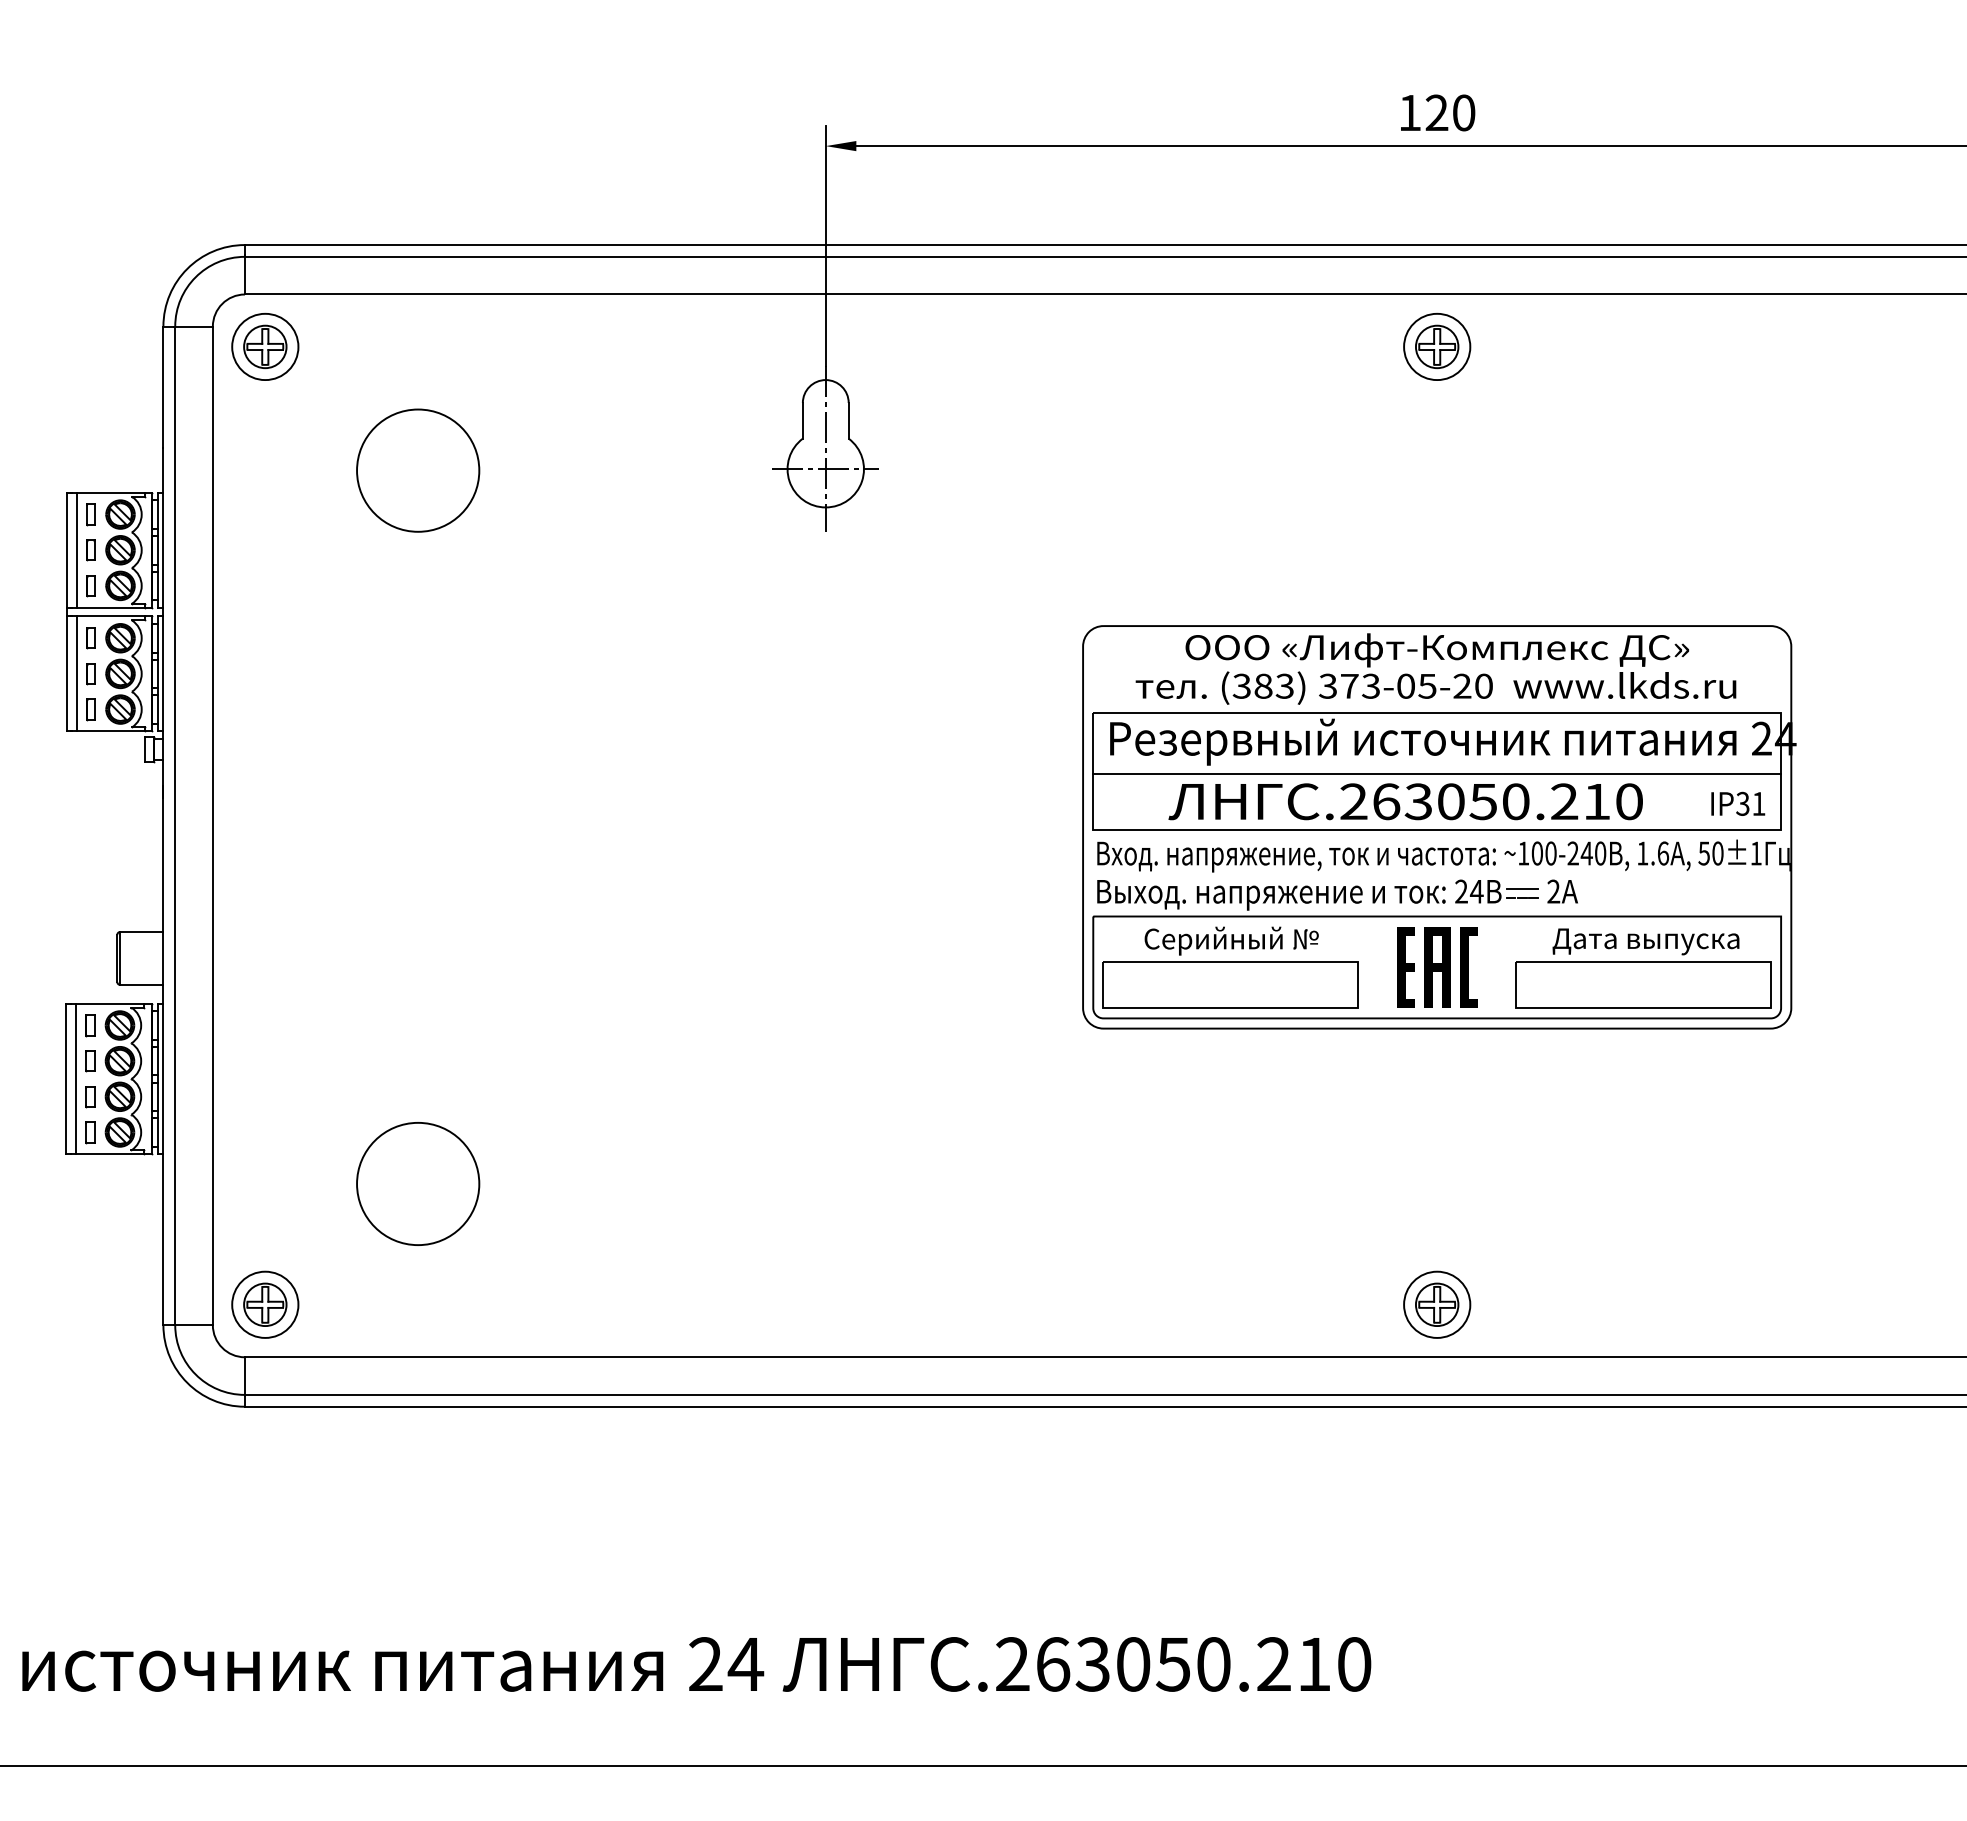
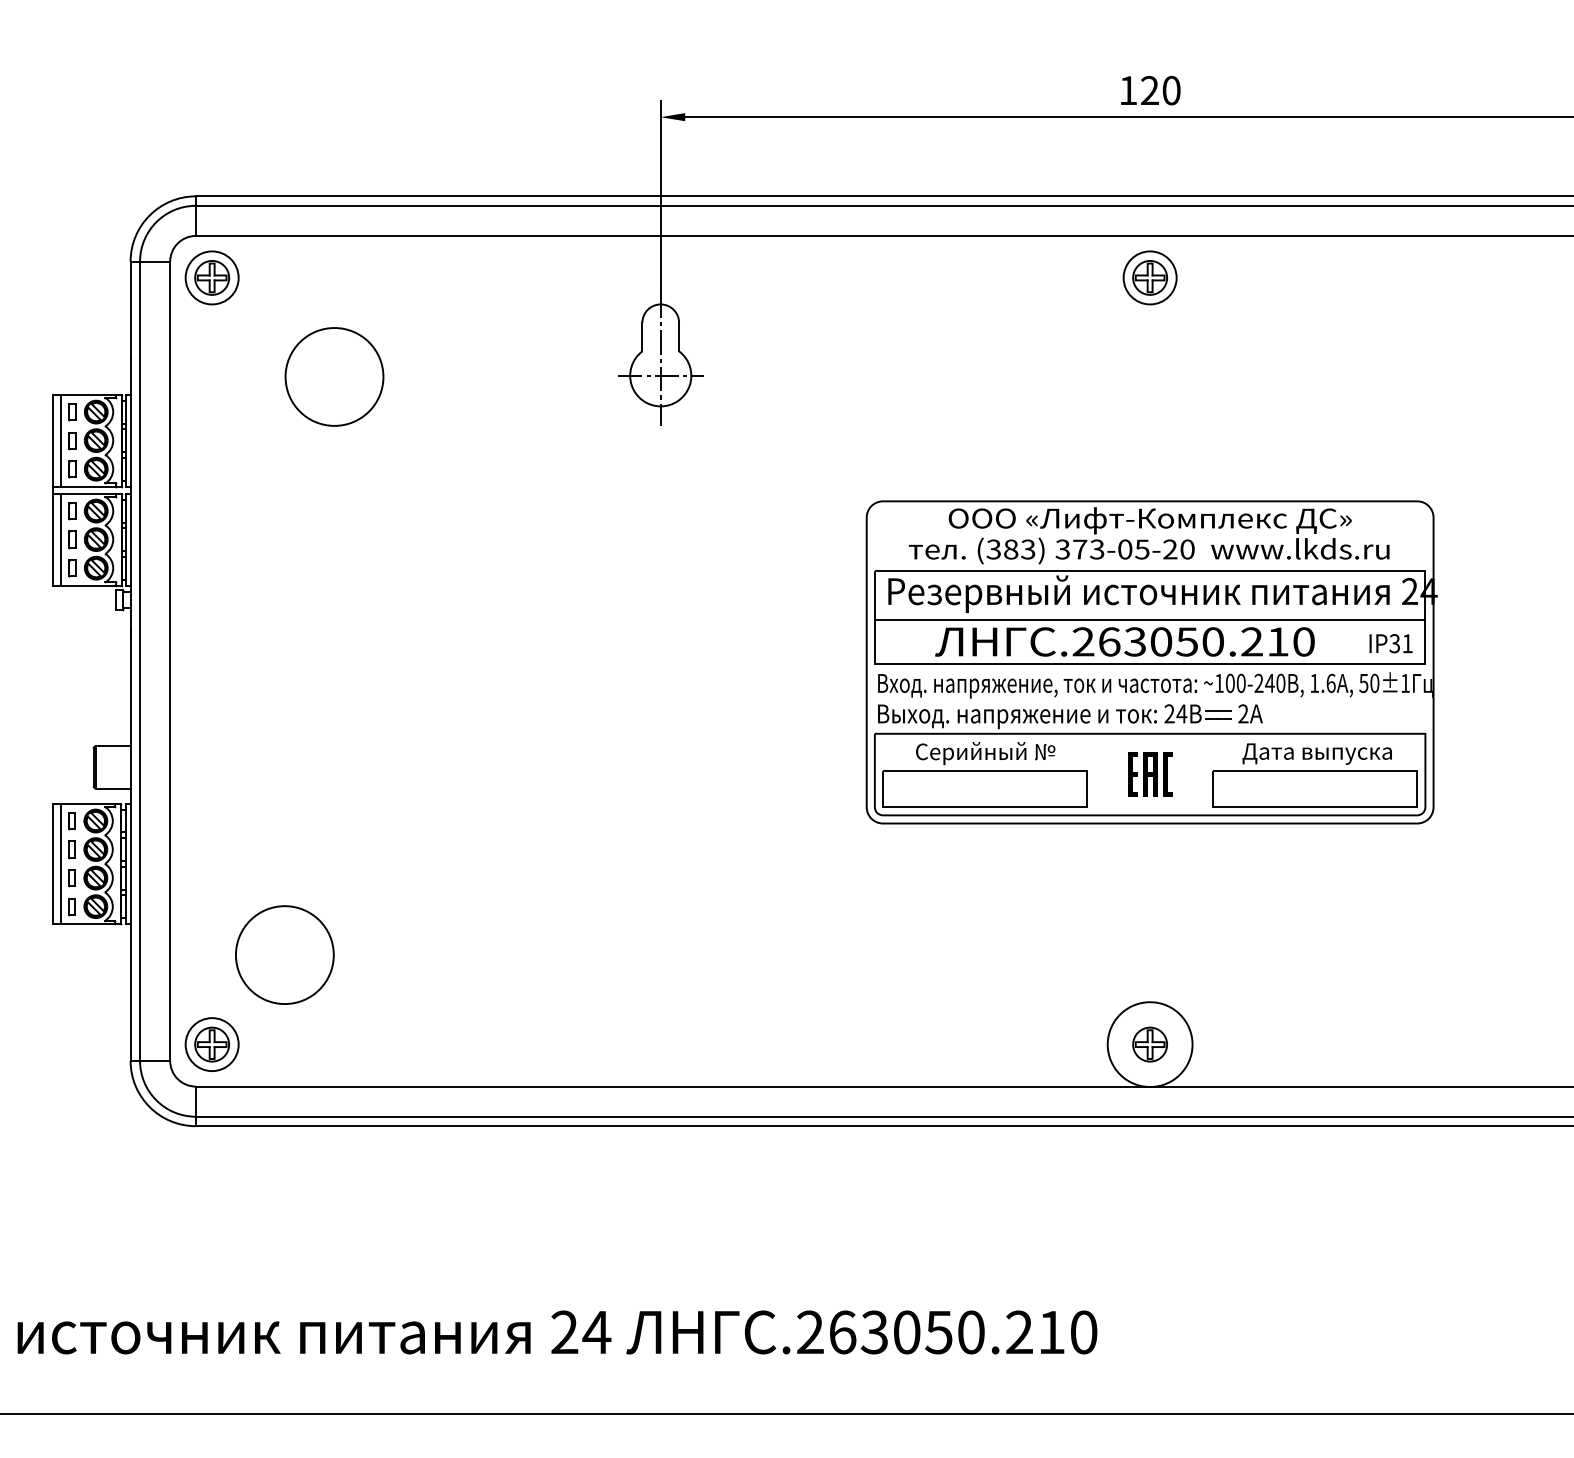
part: (1437, 967) -> (1150, 774), size x0.7
circle: (418, 1183) -> (285, 954), moved
circle: (1437, 1304) -> (1150, 1044), size x1.6

